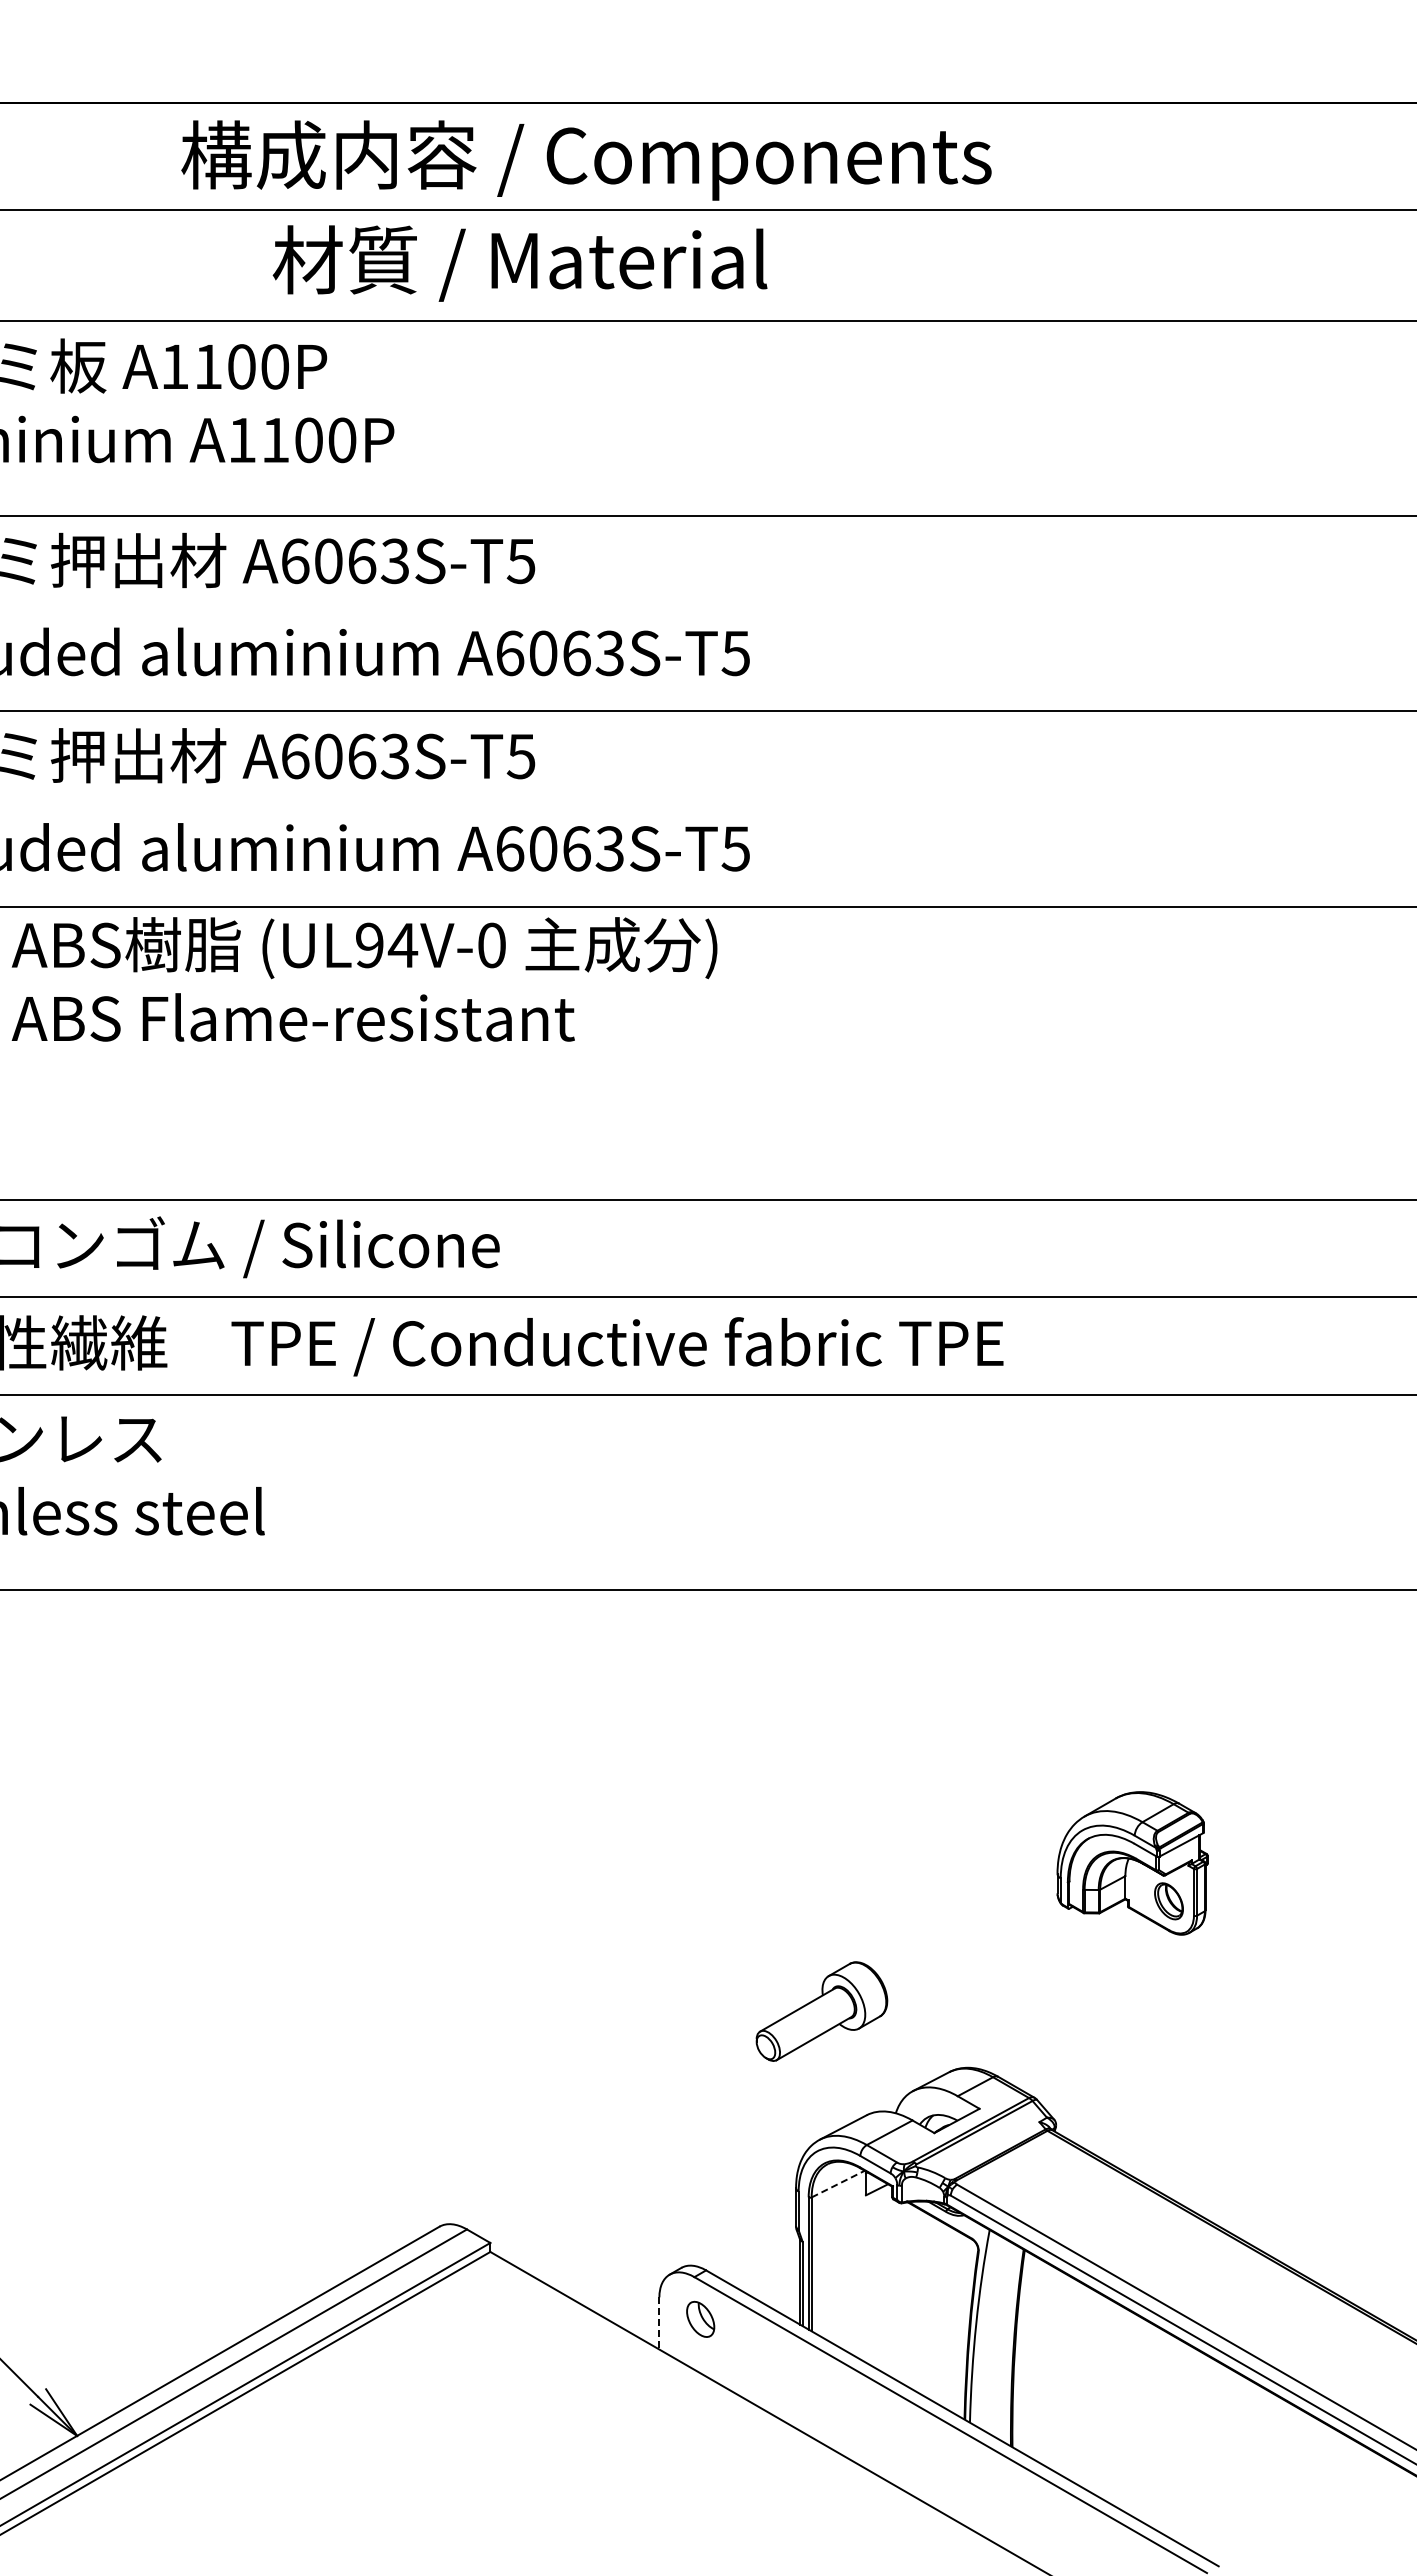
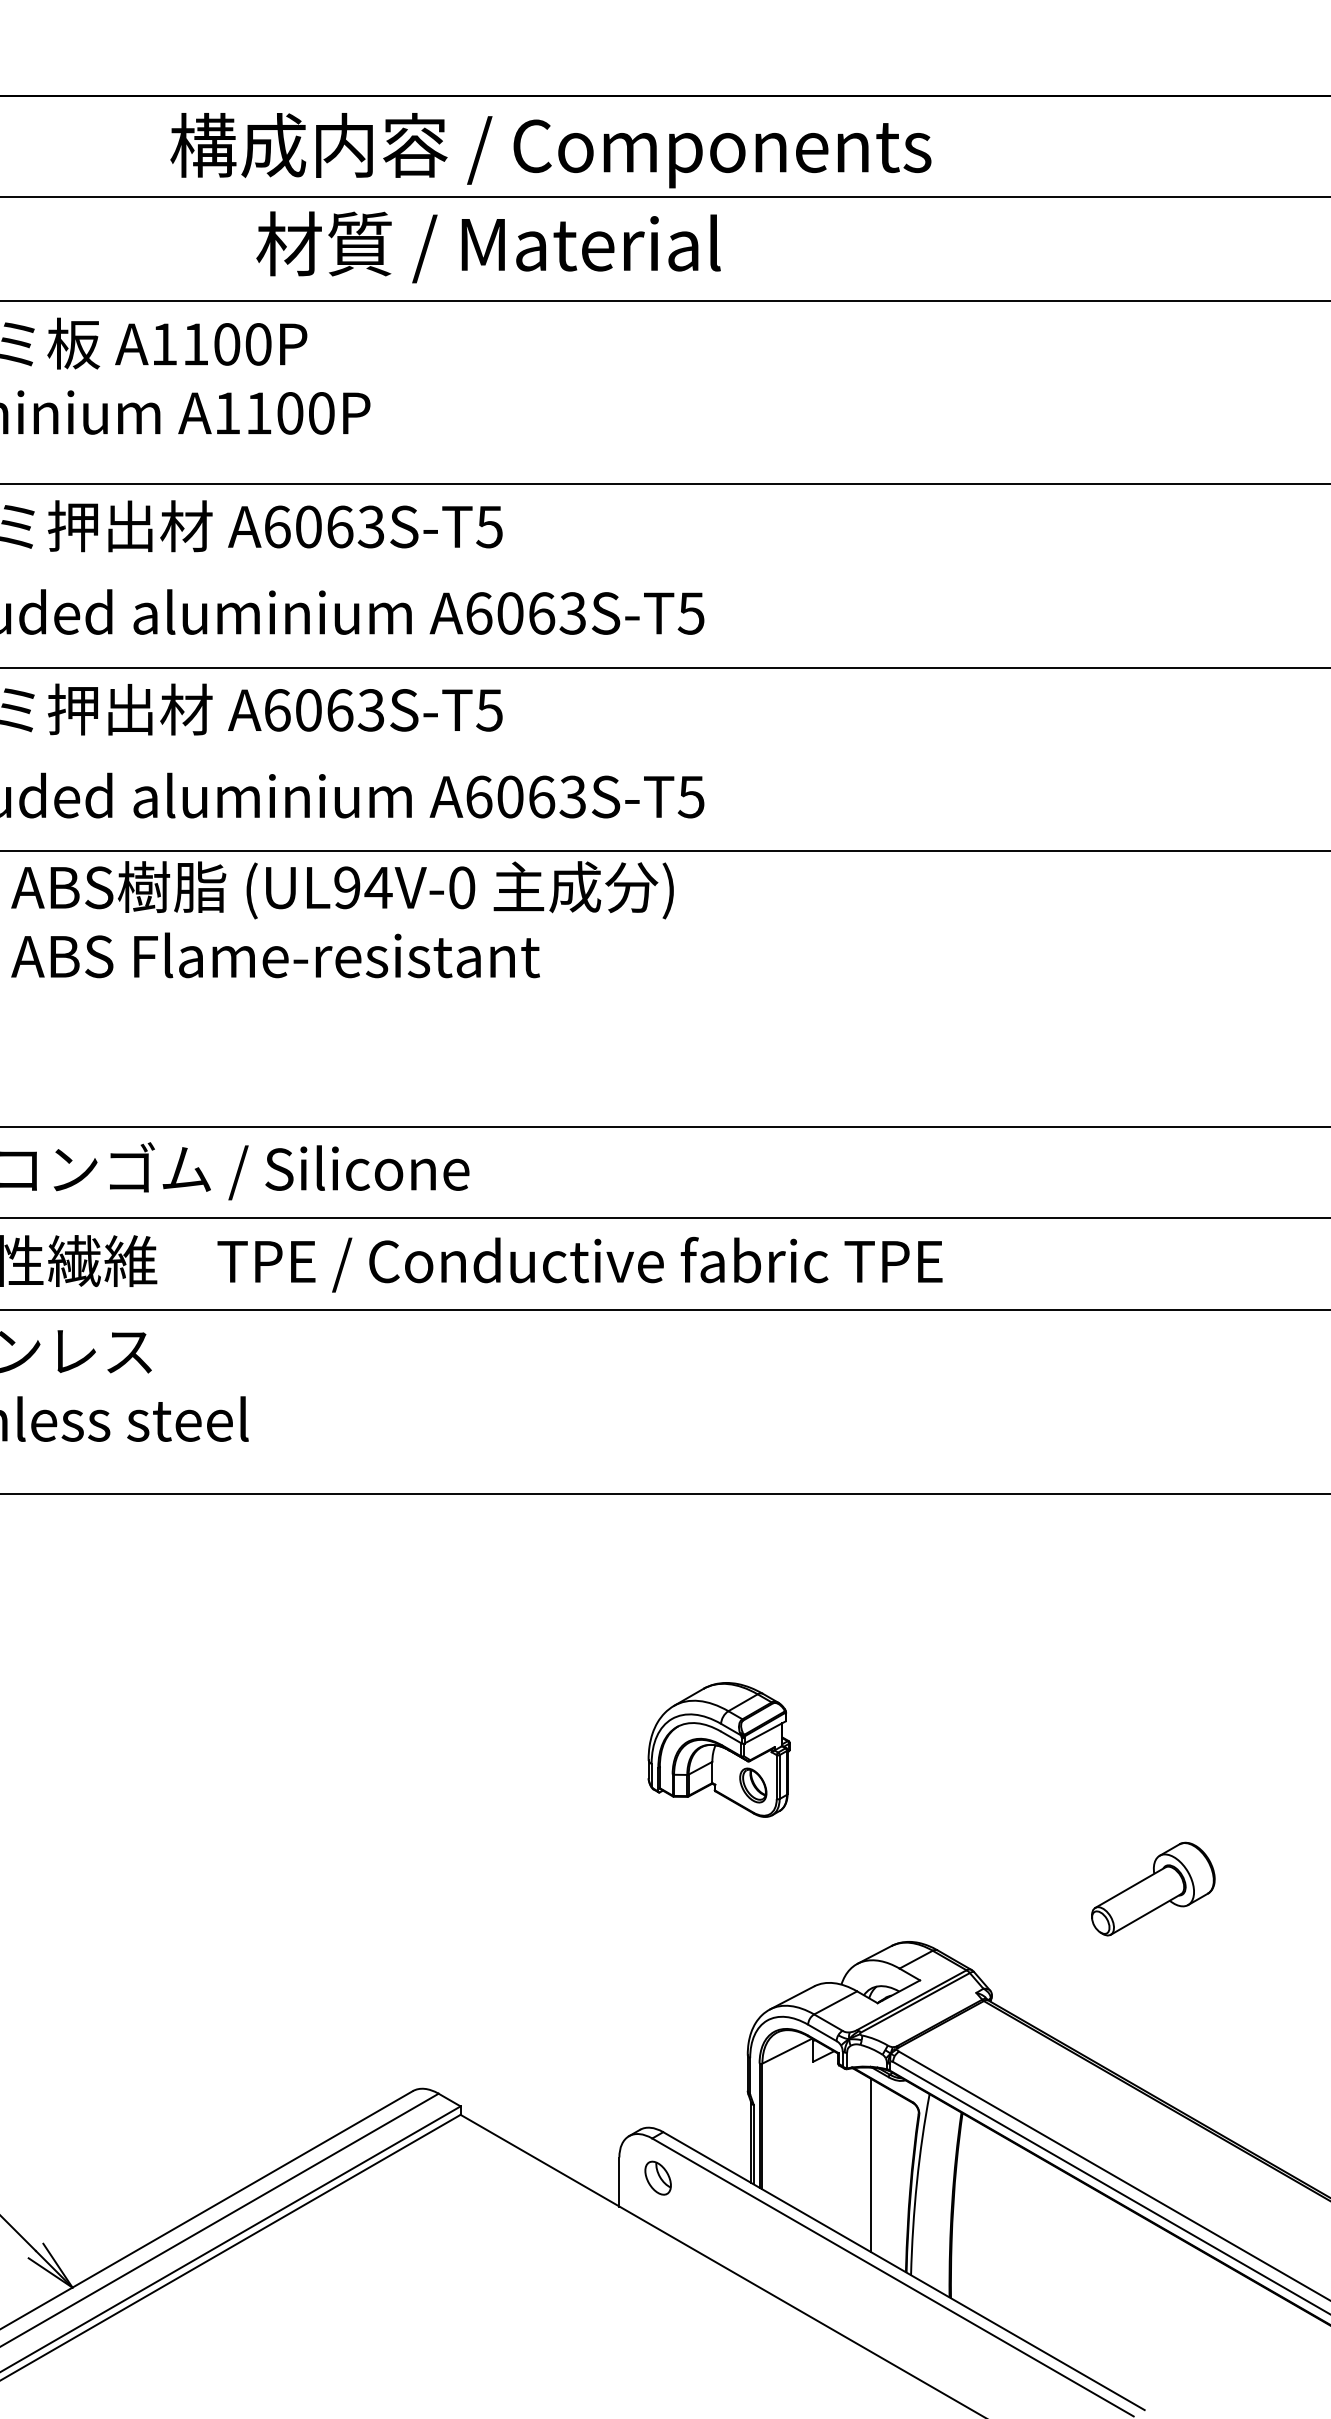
part: (1132, 1863) -> (719, 1750), moved
part: (821, 2011) -> (1152, 1889), moved
line: (838, 2184) -> (787, 2051), dashed -> solid
line: (926, 2305) -> (870, 2165), added
line: (659, 2323) -> (619, 2182), dashed -> solid

